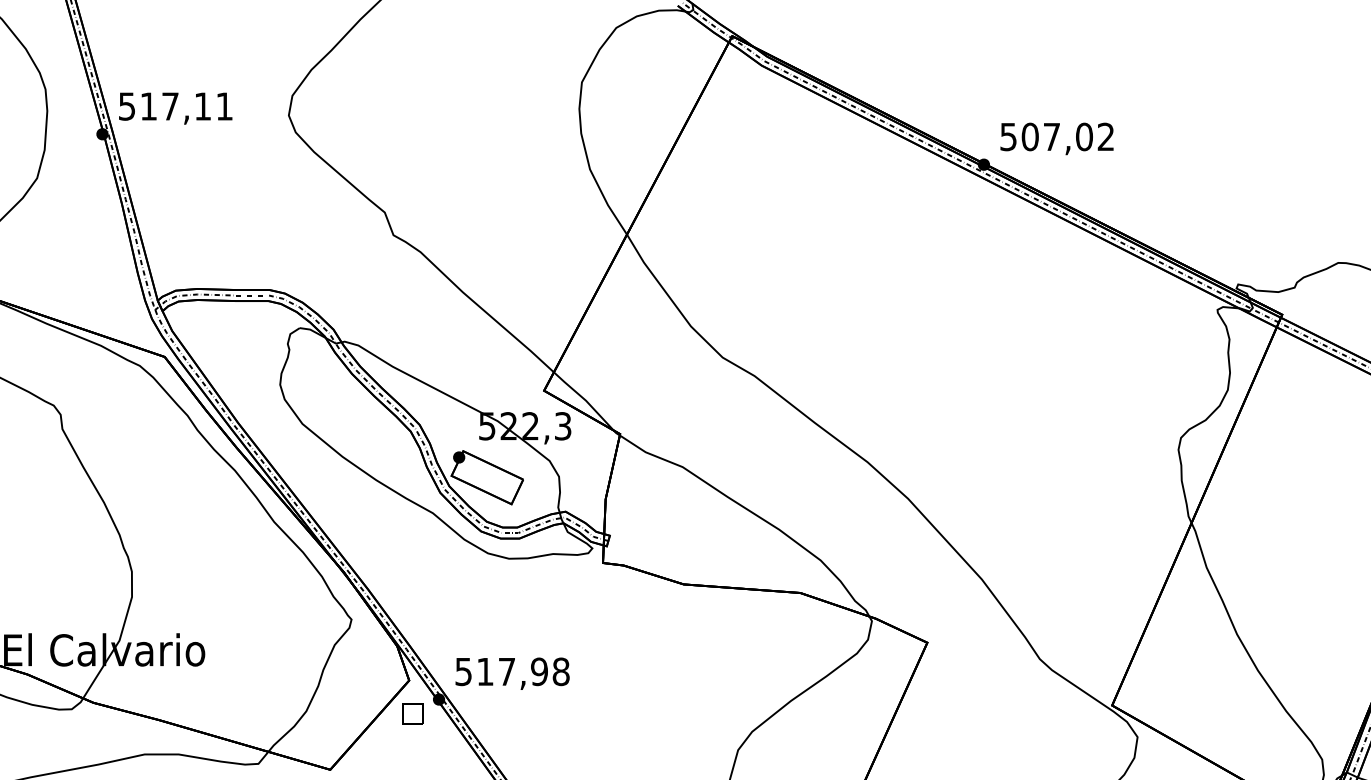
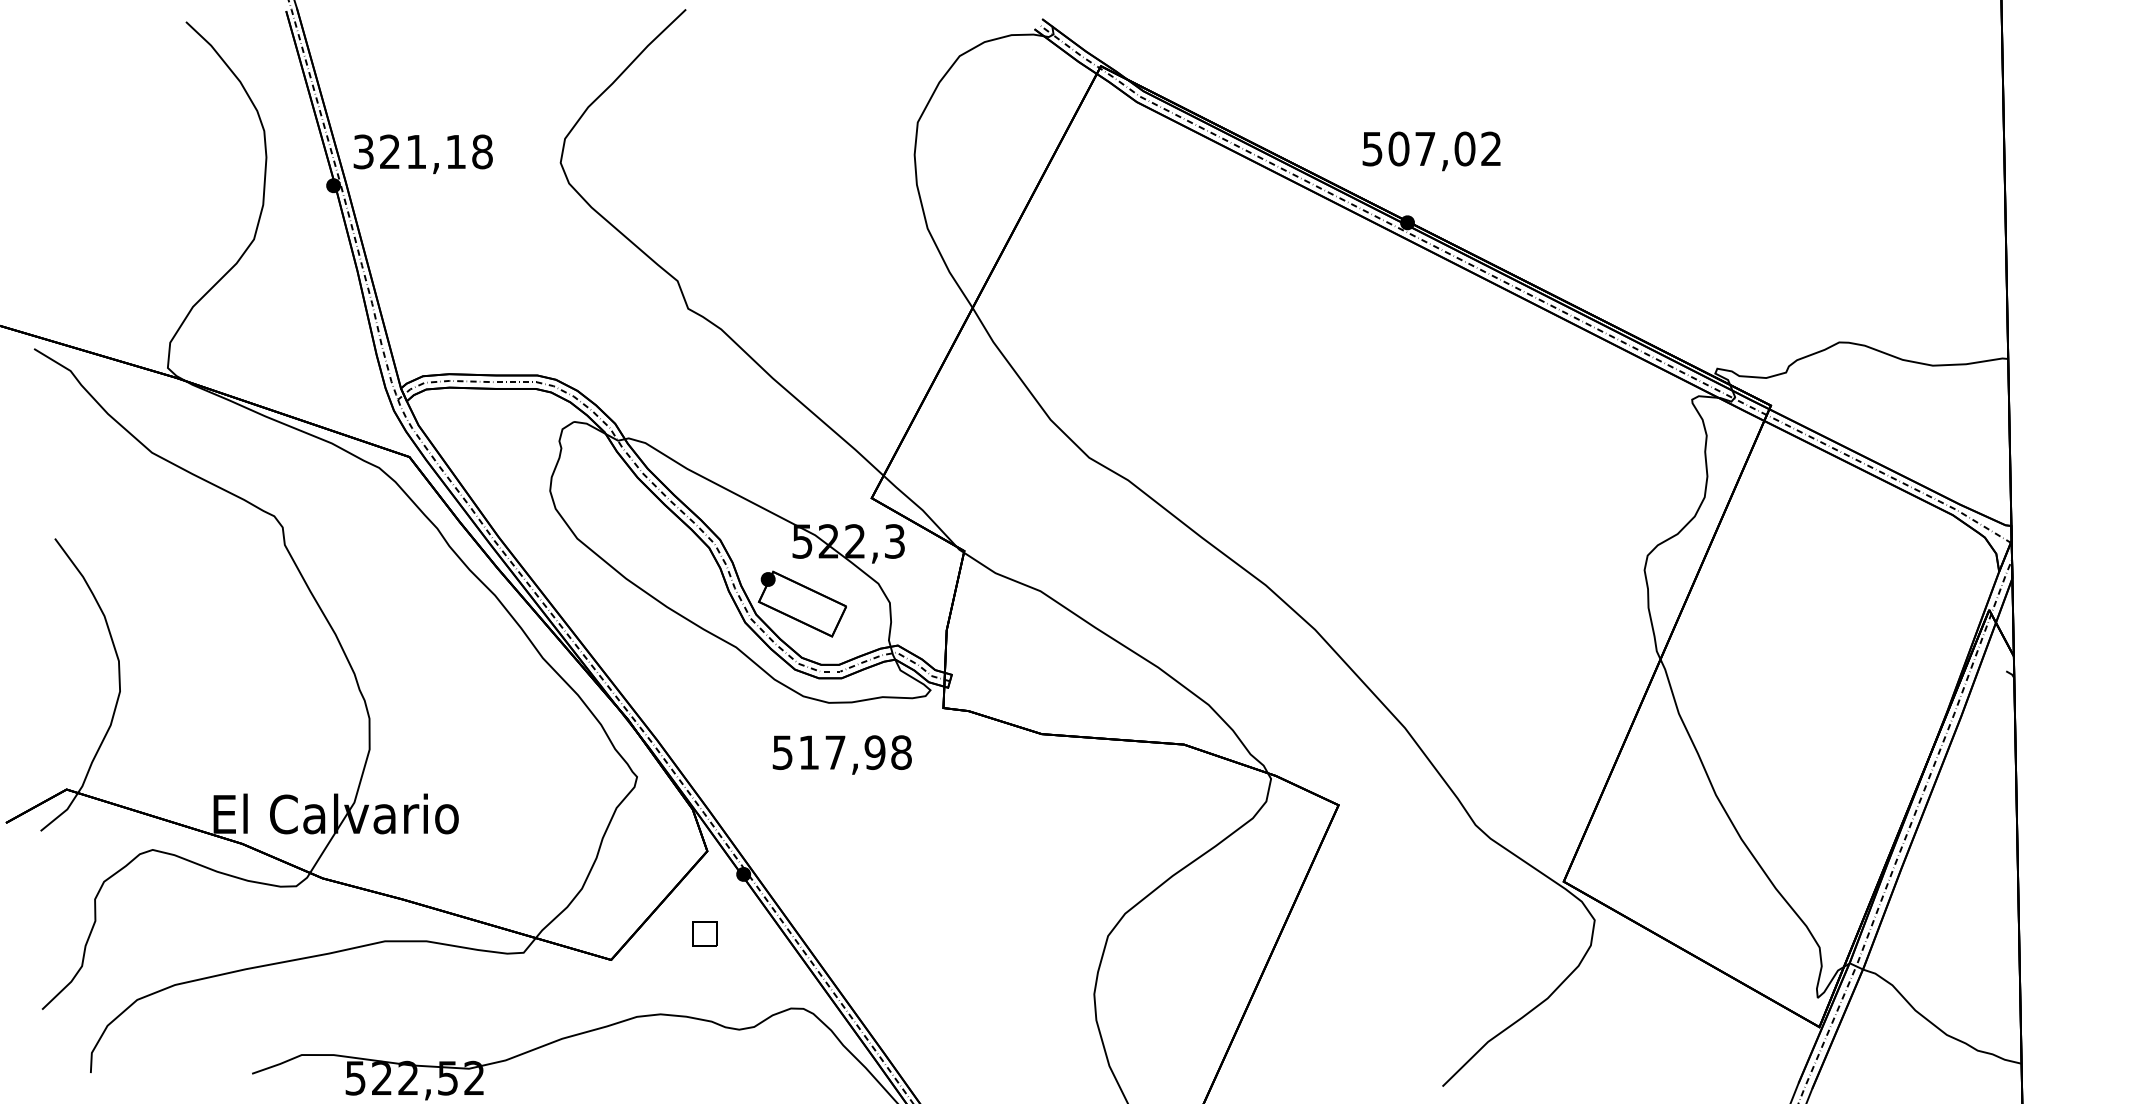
text: (176, 106) -> (423, 151), 517,11 -> 321,18
text: (1056, 139) -> (1431, 151), moved
text: (511, 673) -> (841, 754), moved
part: (412, 713) -> (704, 933), moved

